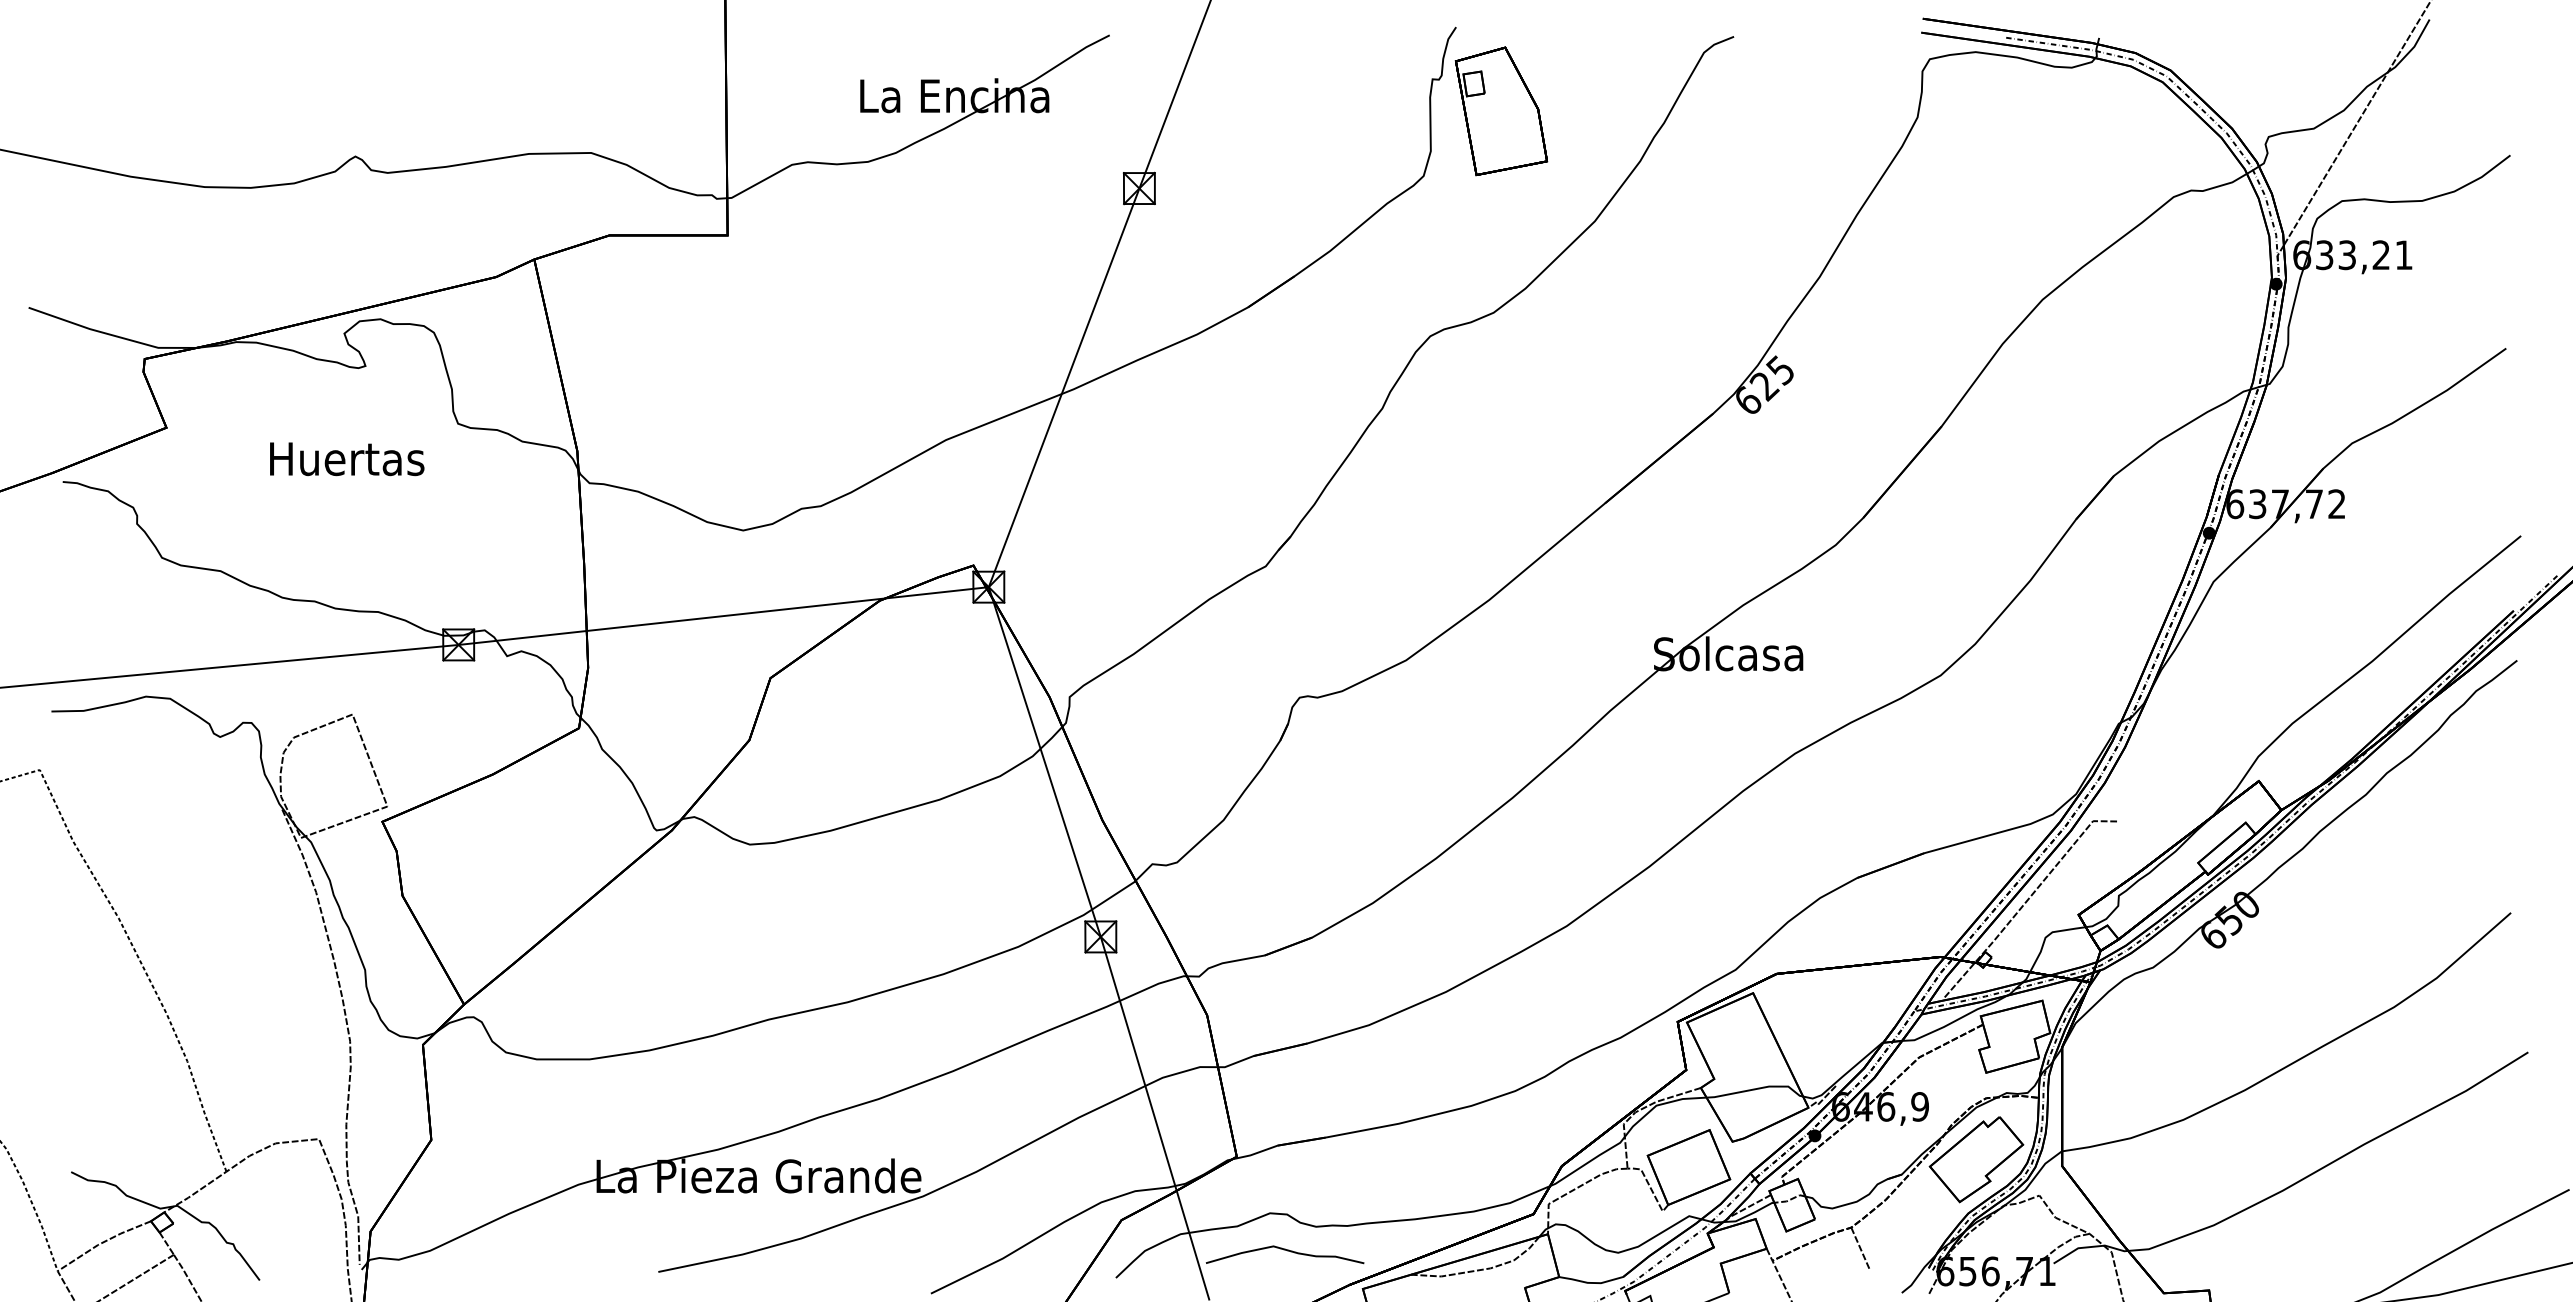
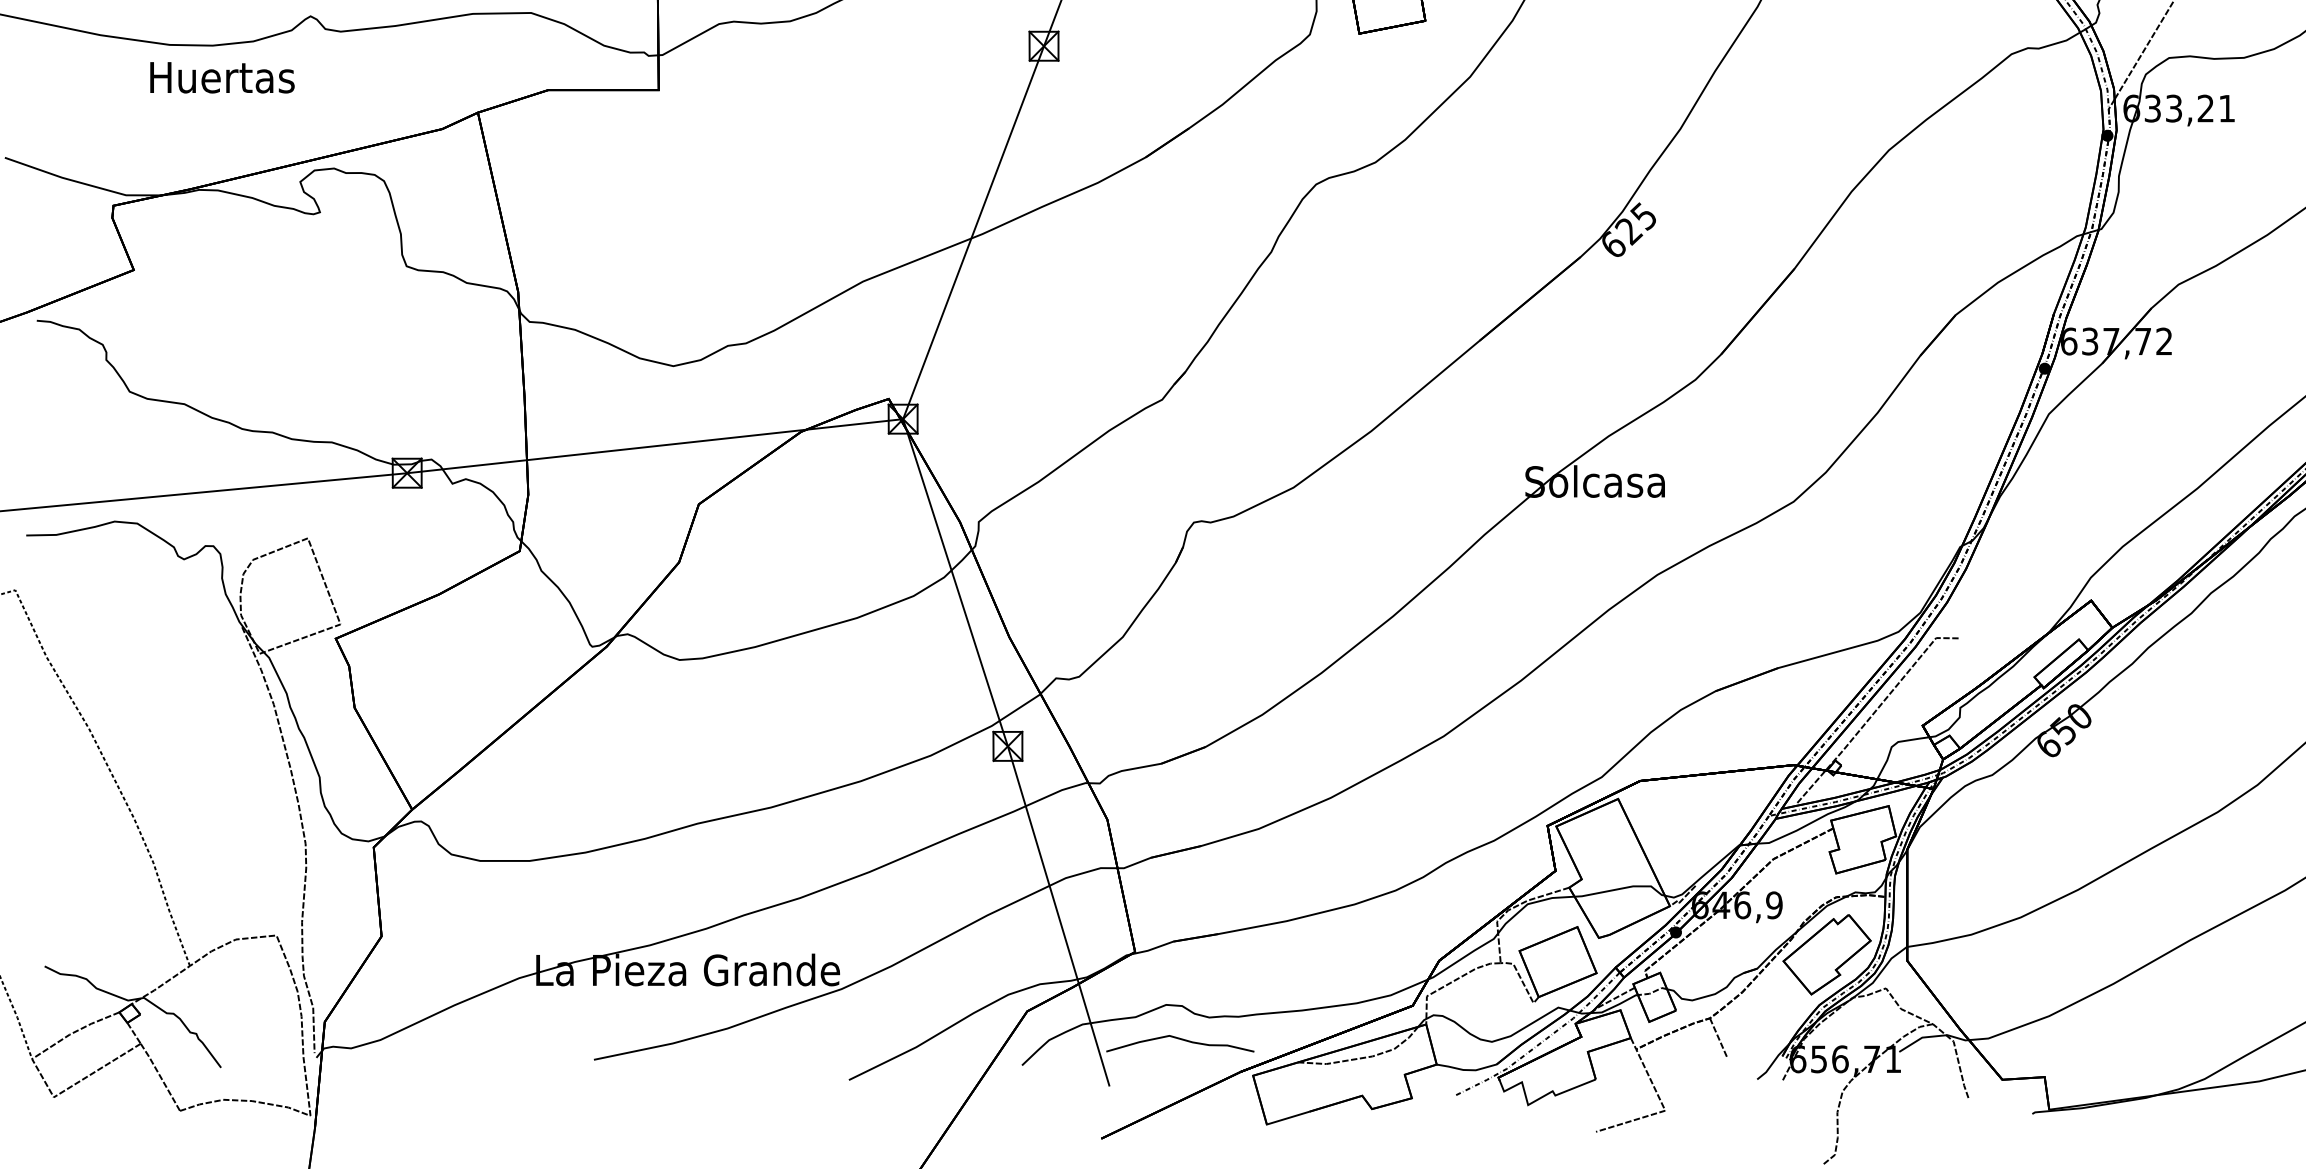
text: (347, 459) -> (222, 78), moved

